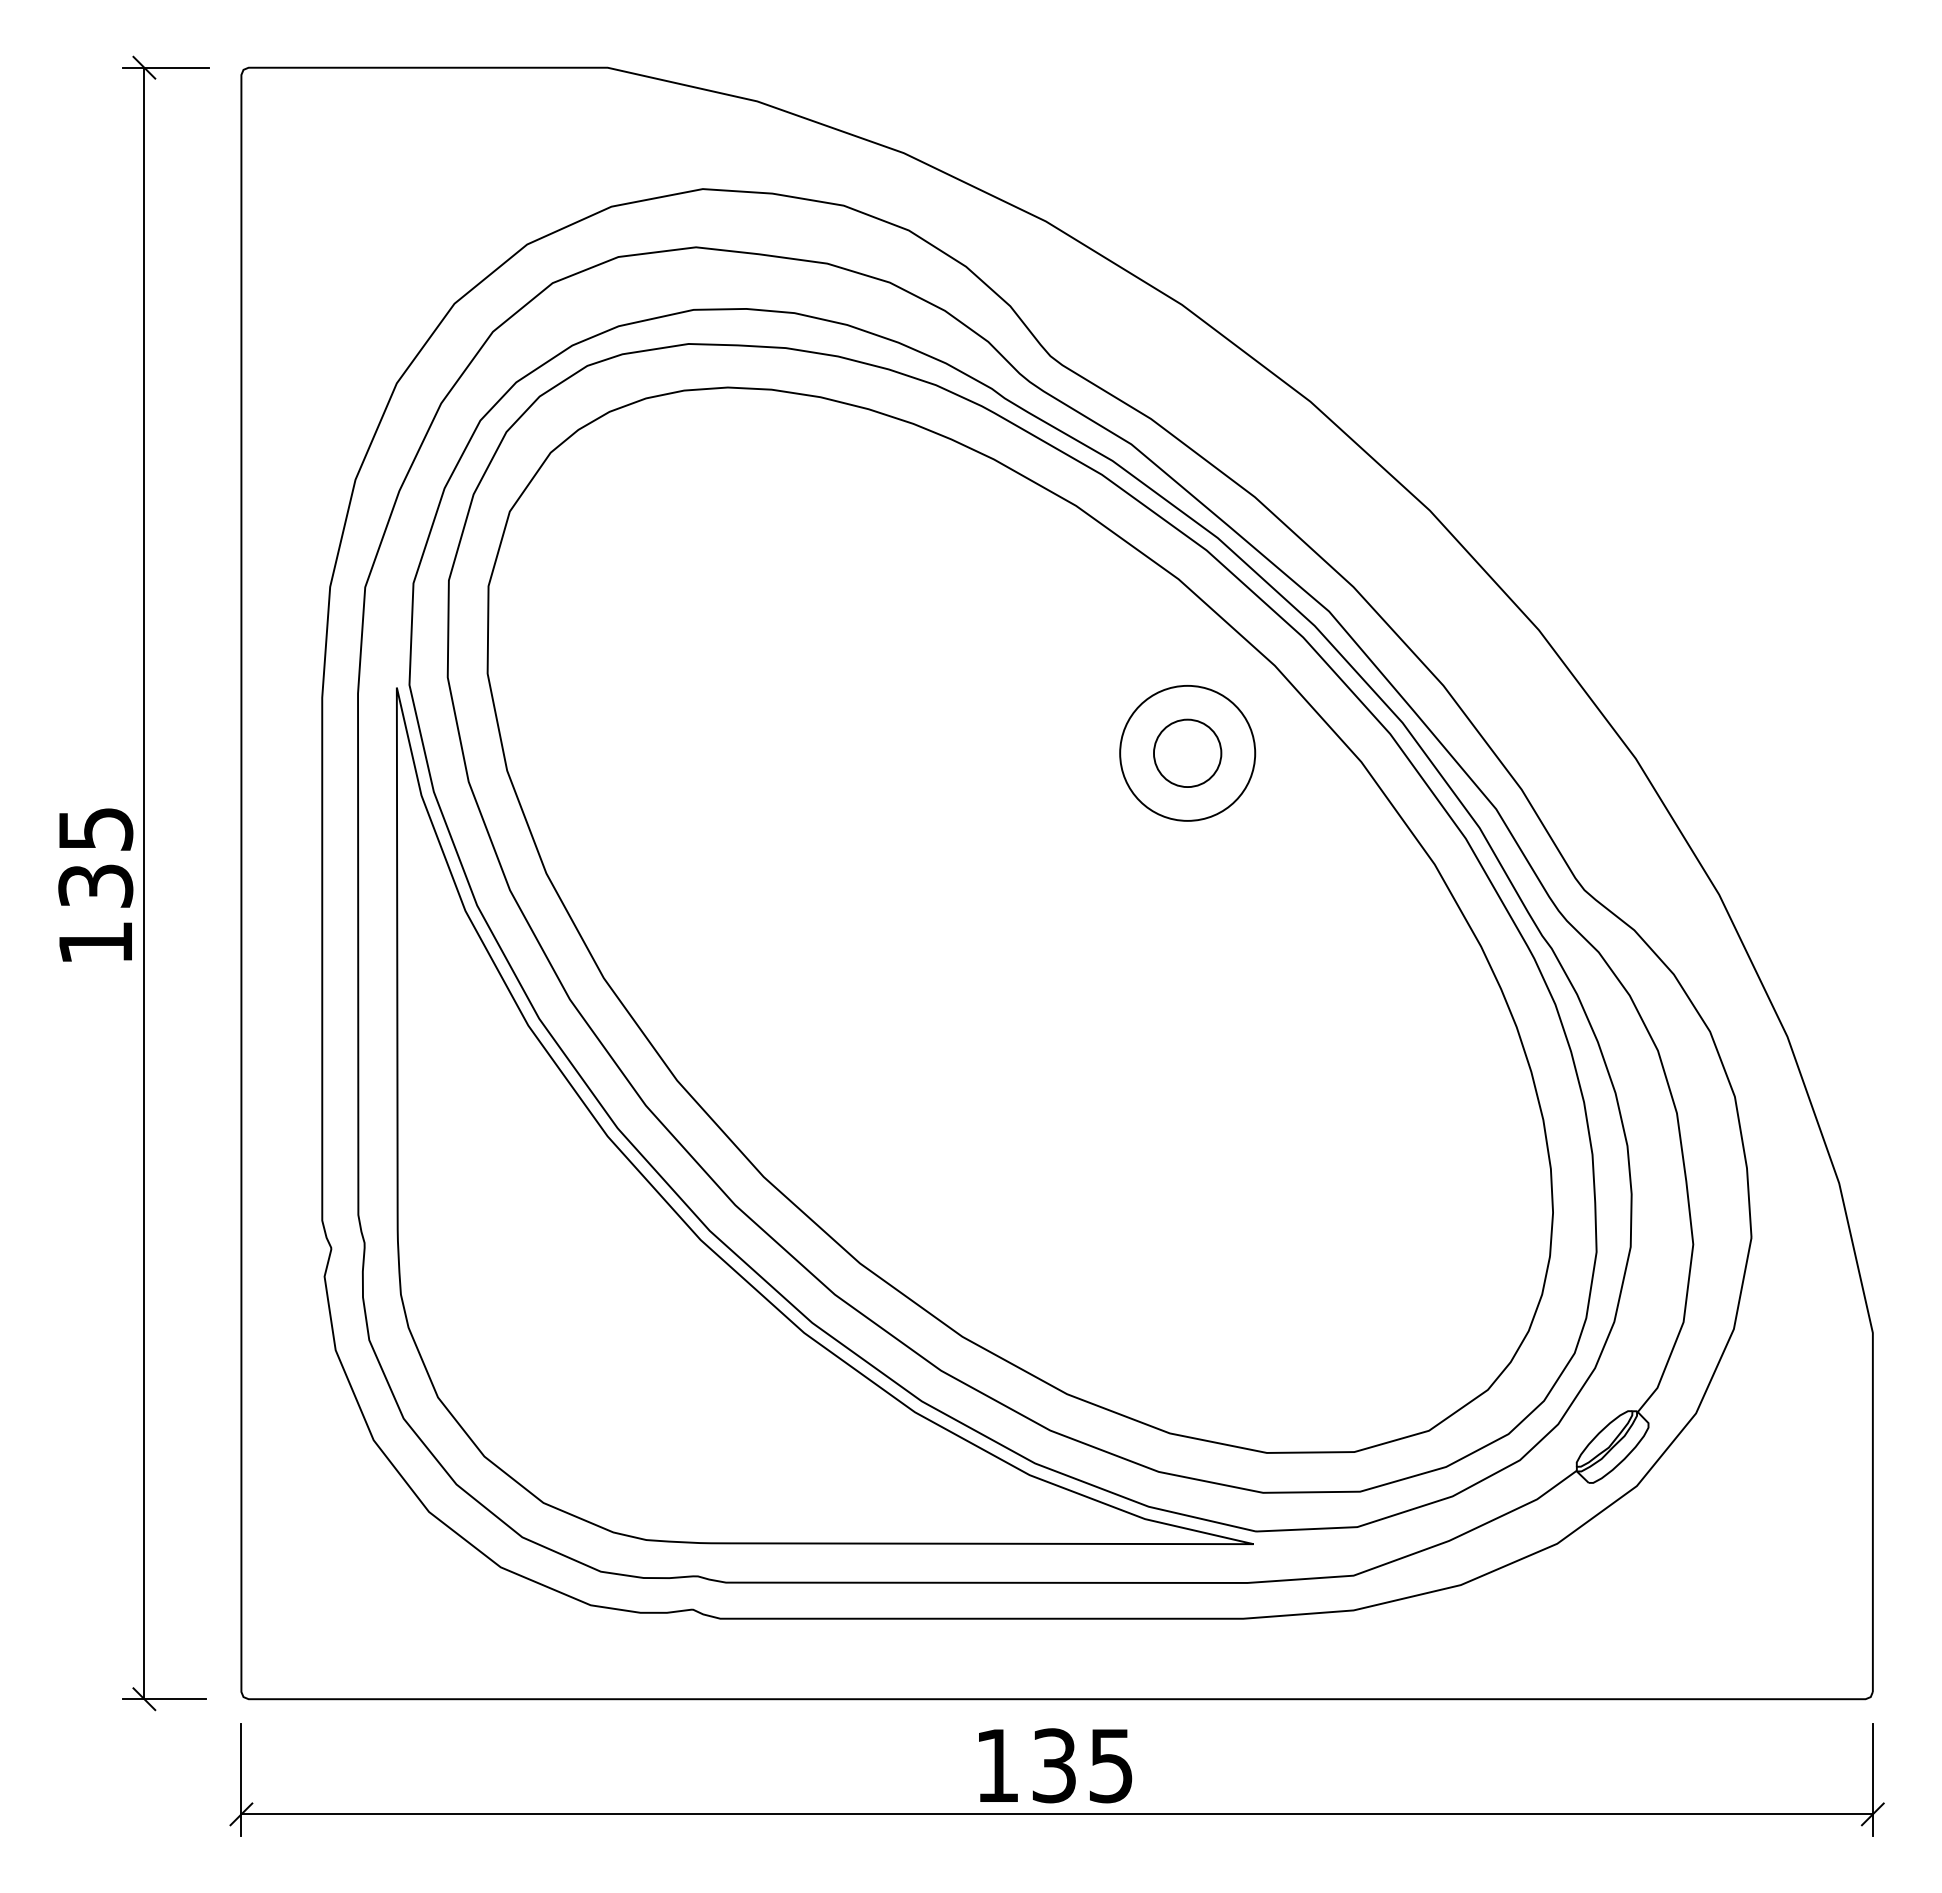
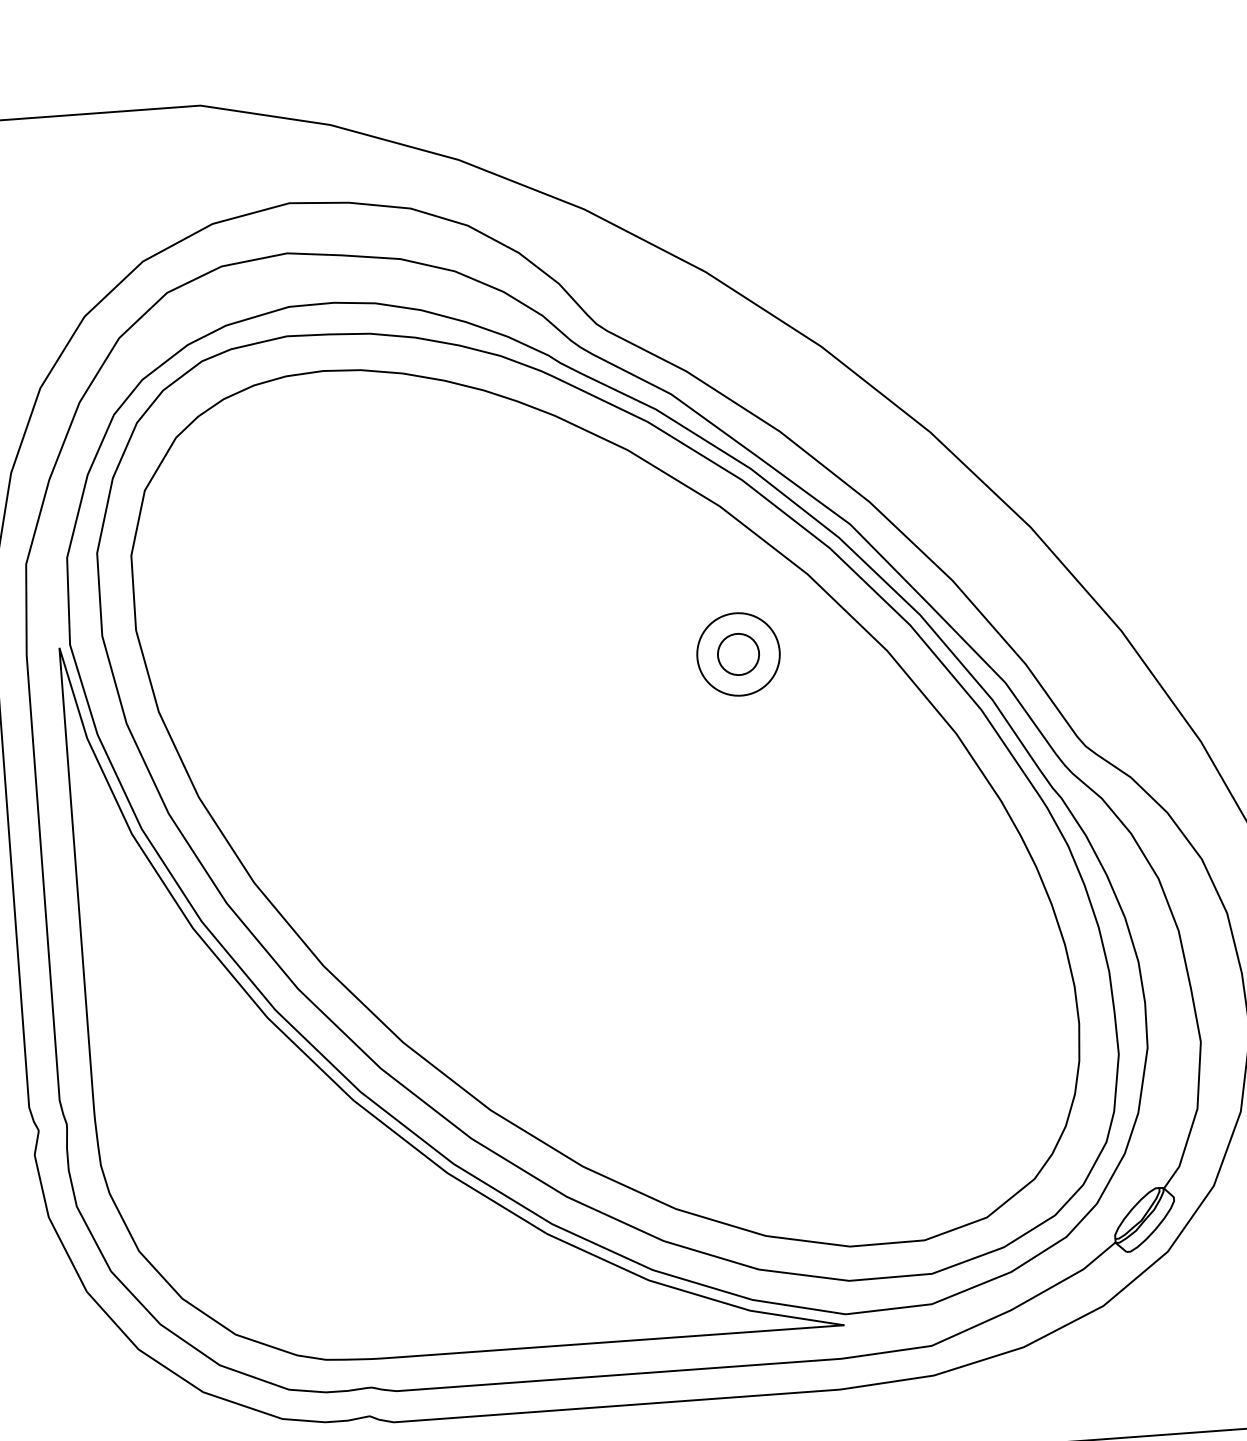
circle: (1187, 753) -> (738, 654), size x0.71
circle: (1187, 753) -> (738, 654), size x0.71

